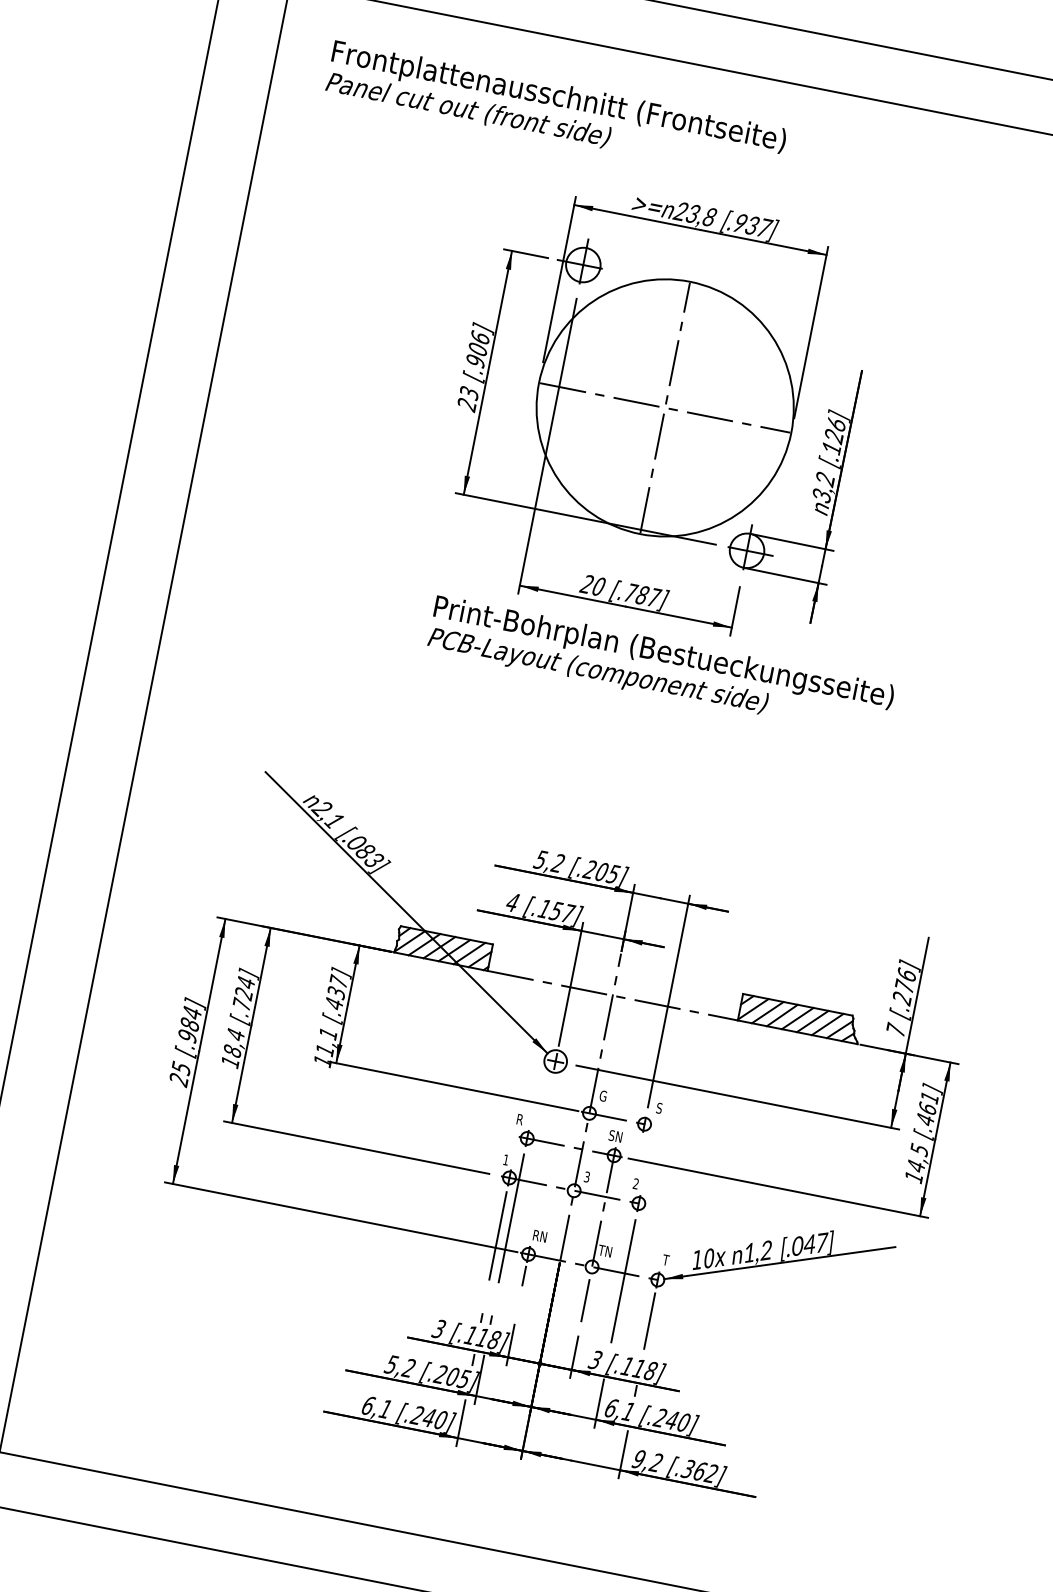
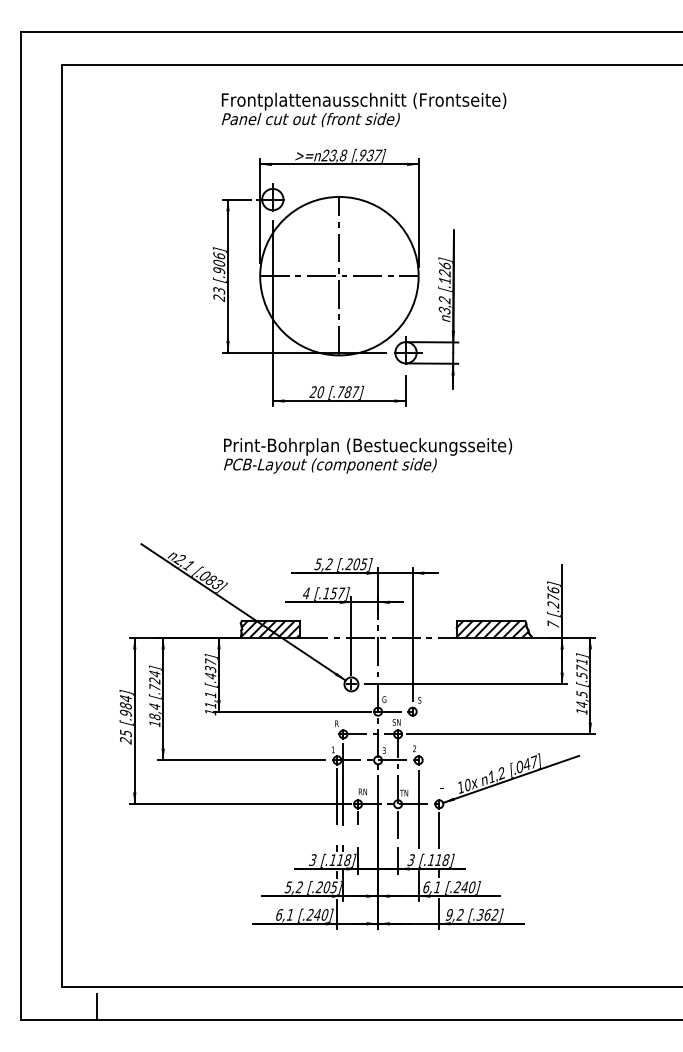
text: (555, 110) -> (363, 109), moved
text: (661, 667) -> (368, 455), moved
text: (925, 1113) -> (581, 671), [.461] -> [.571]
line: (49, 1494) -> (97, 1006), added

